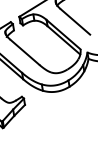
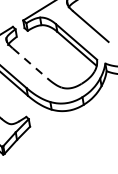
line: (25, 52) -> (30, 63), solid -> dashed

